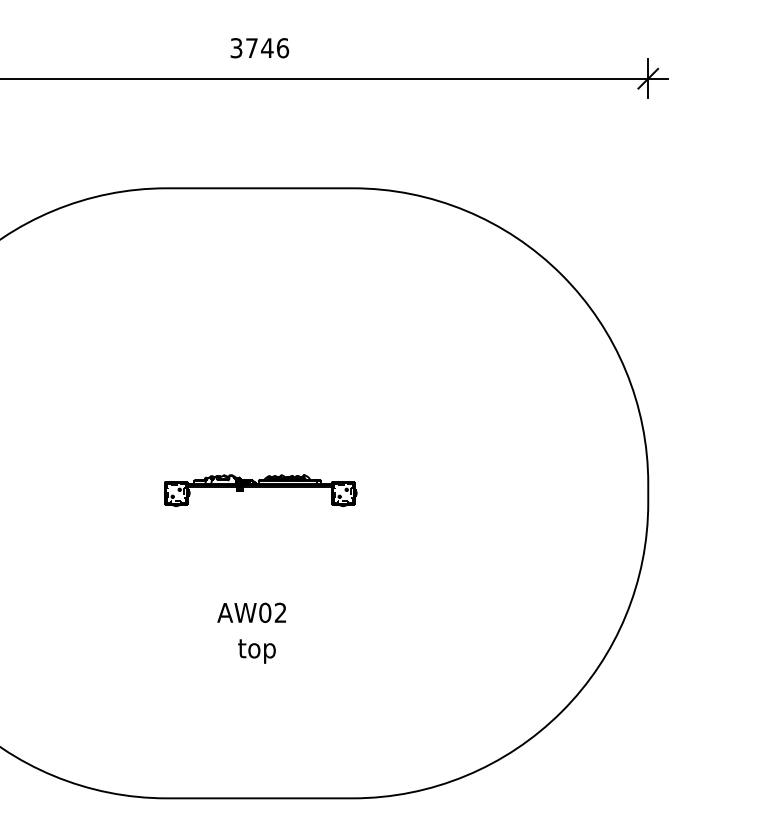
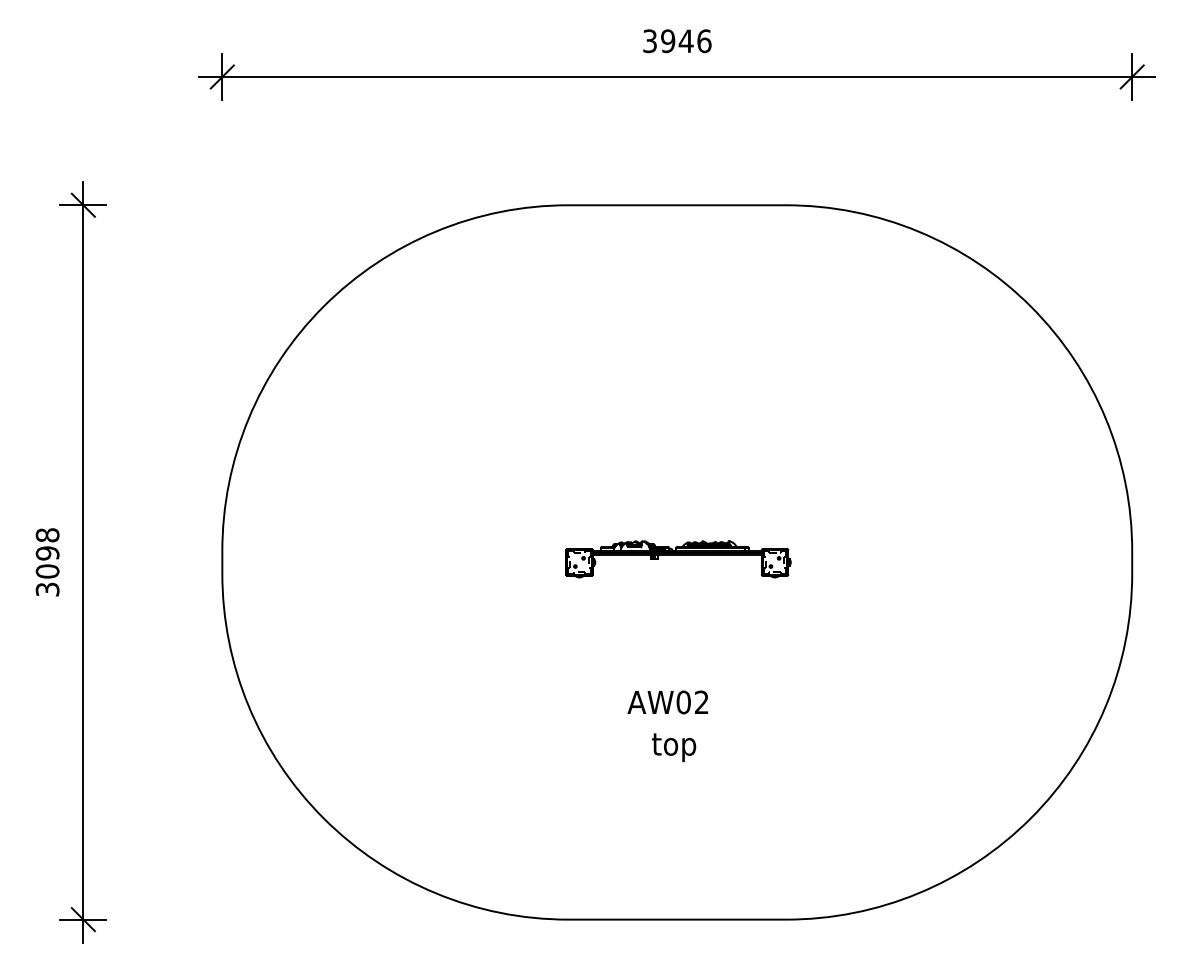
text: (252, 48) -> (668, 41), 3746 -> 3946

